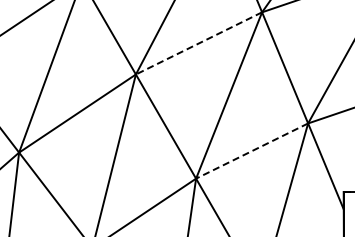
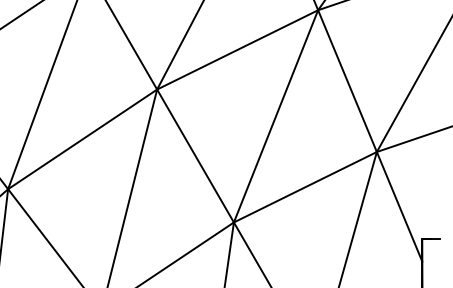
line: (198, 43) -> (236, 50), dashed -> solid
line: (251, 151) -> (304, 187), dashed -> solid

